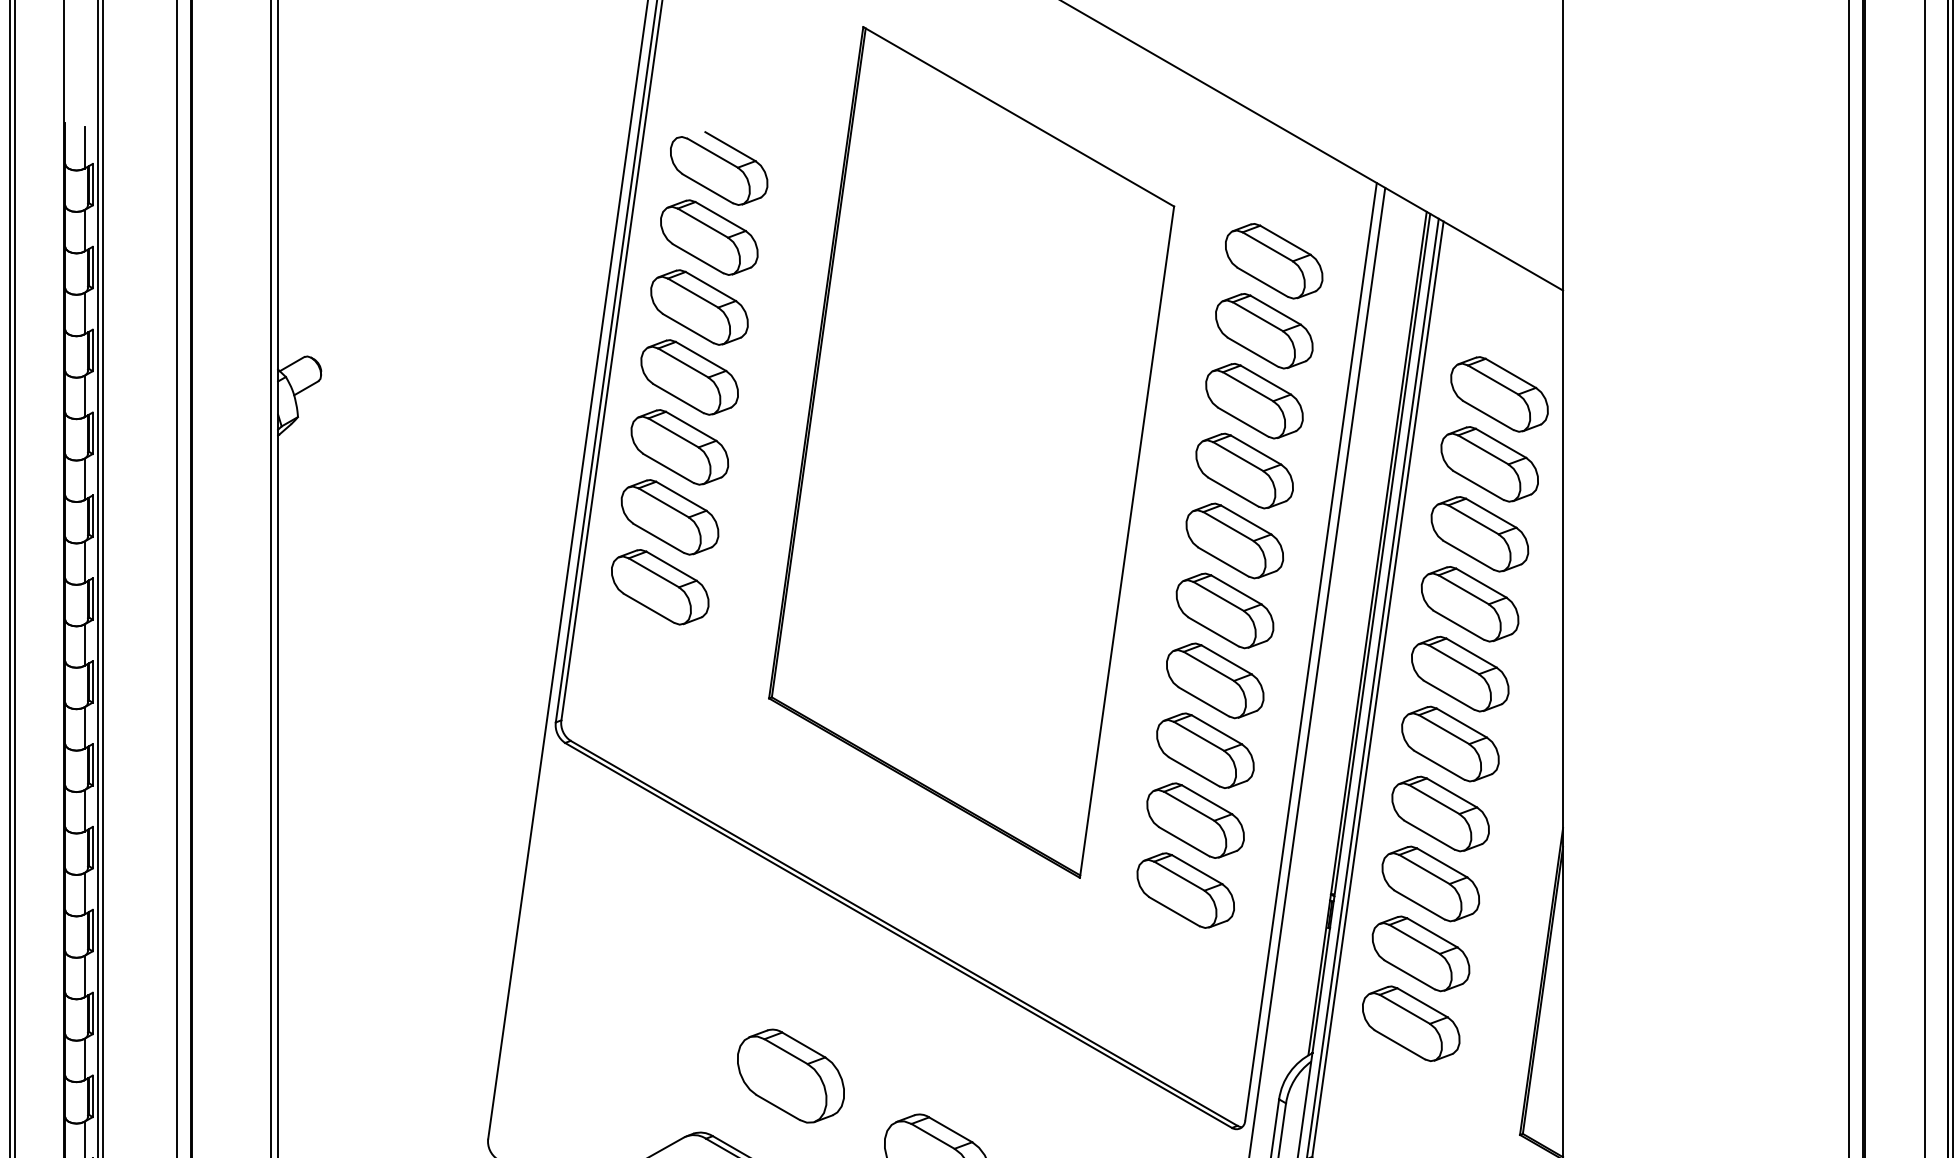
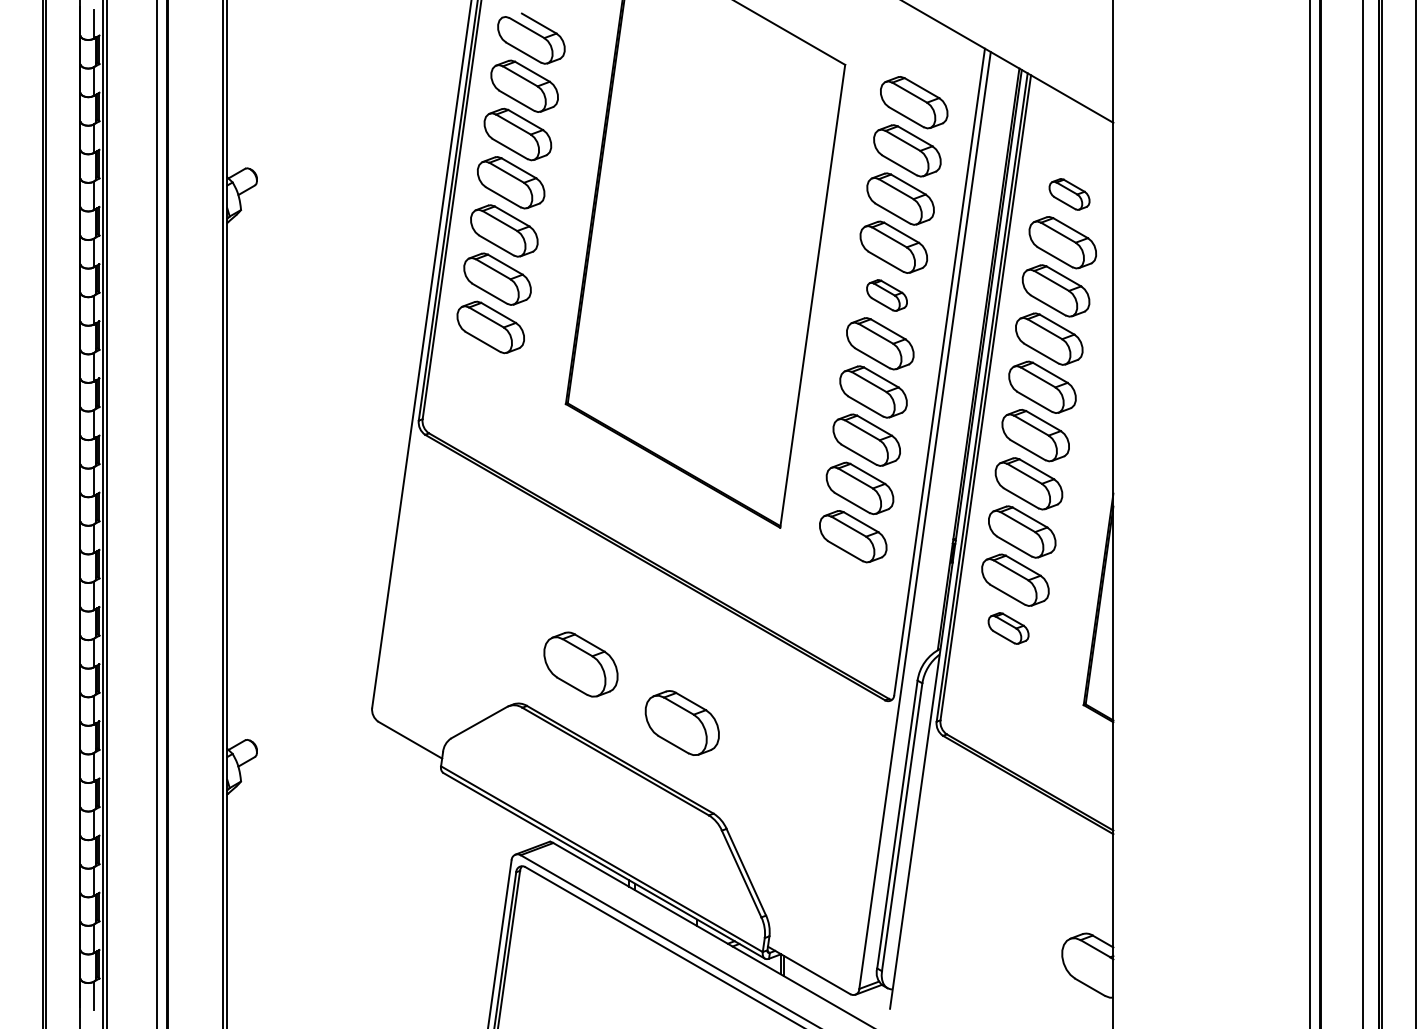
part: (1499, 394) -> (1069, 194), size x0.6
part: (1234, 540) -> (886, 295), size x0.6
part: (1410, 1023) -> (1008, 628), size x0.6

